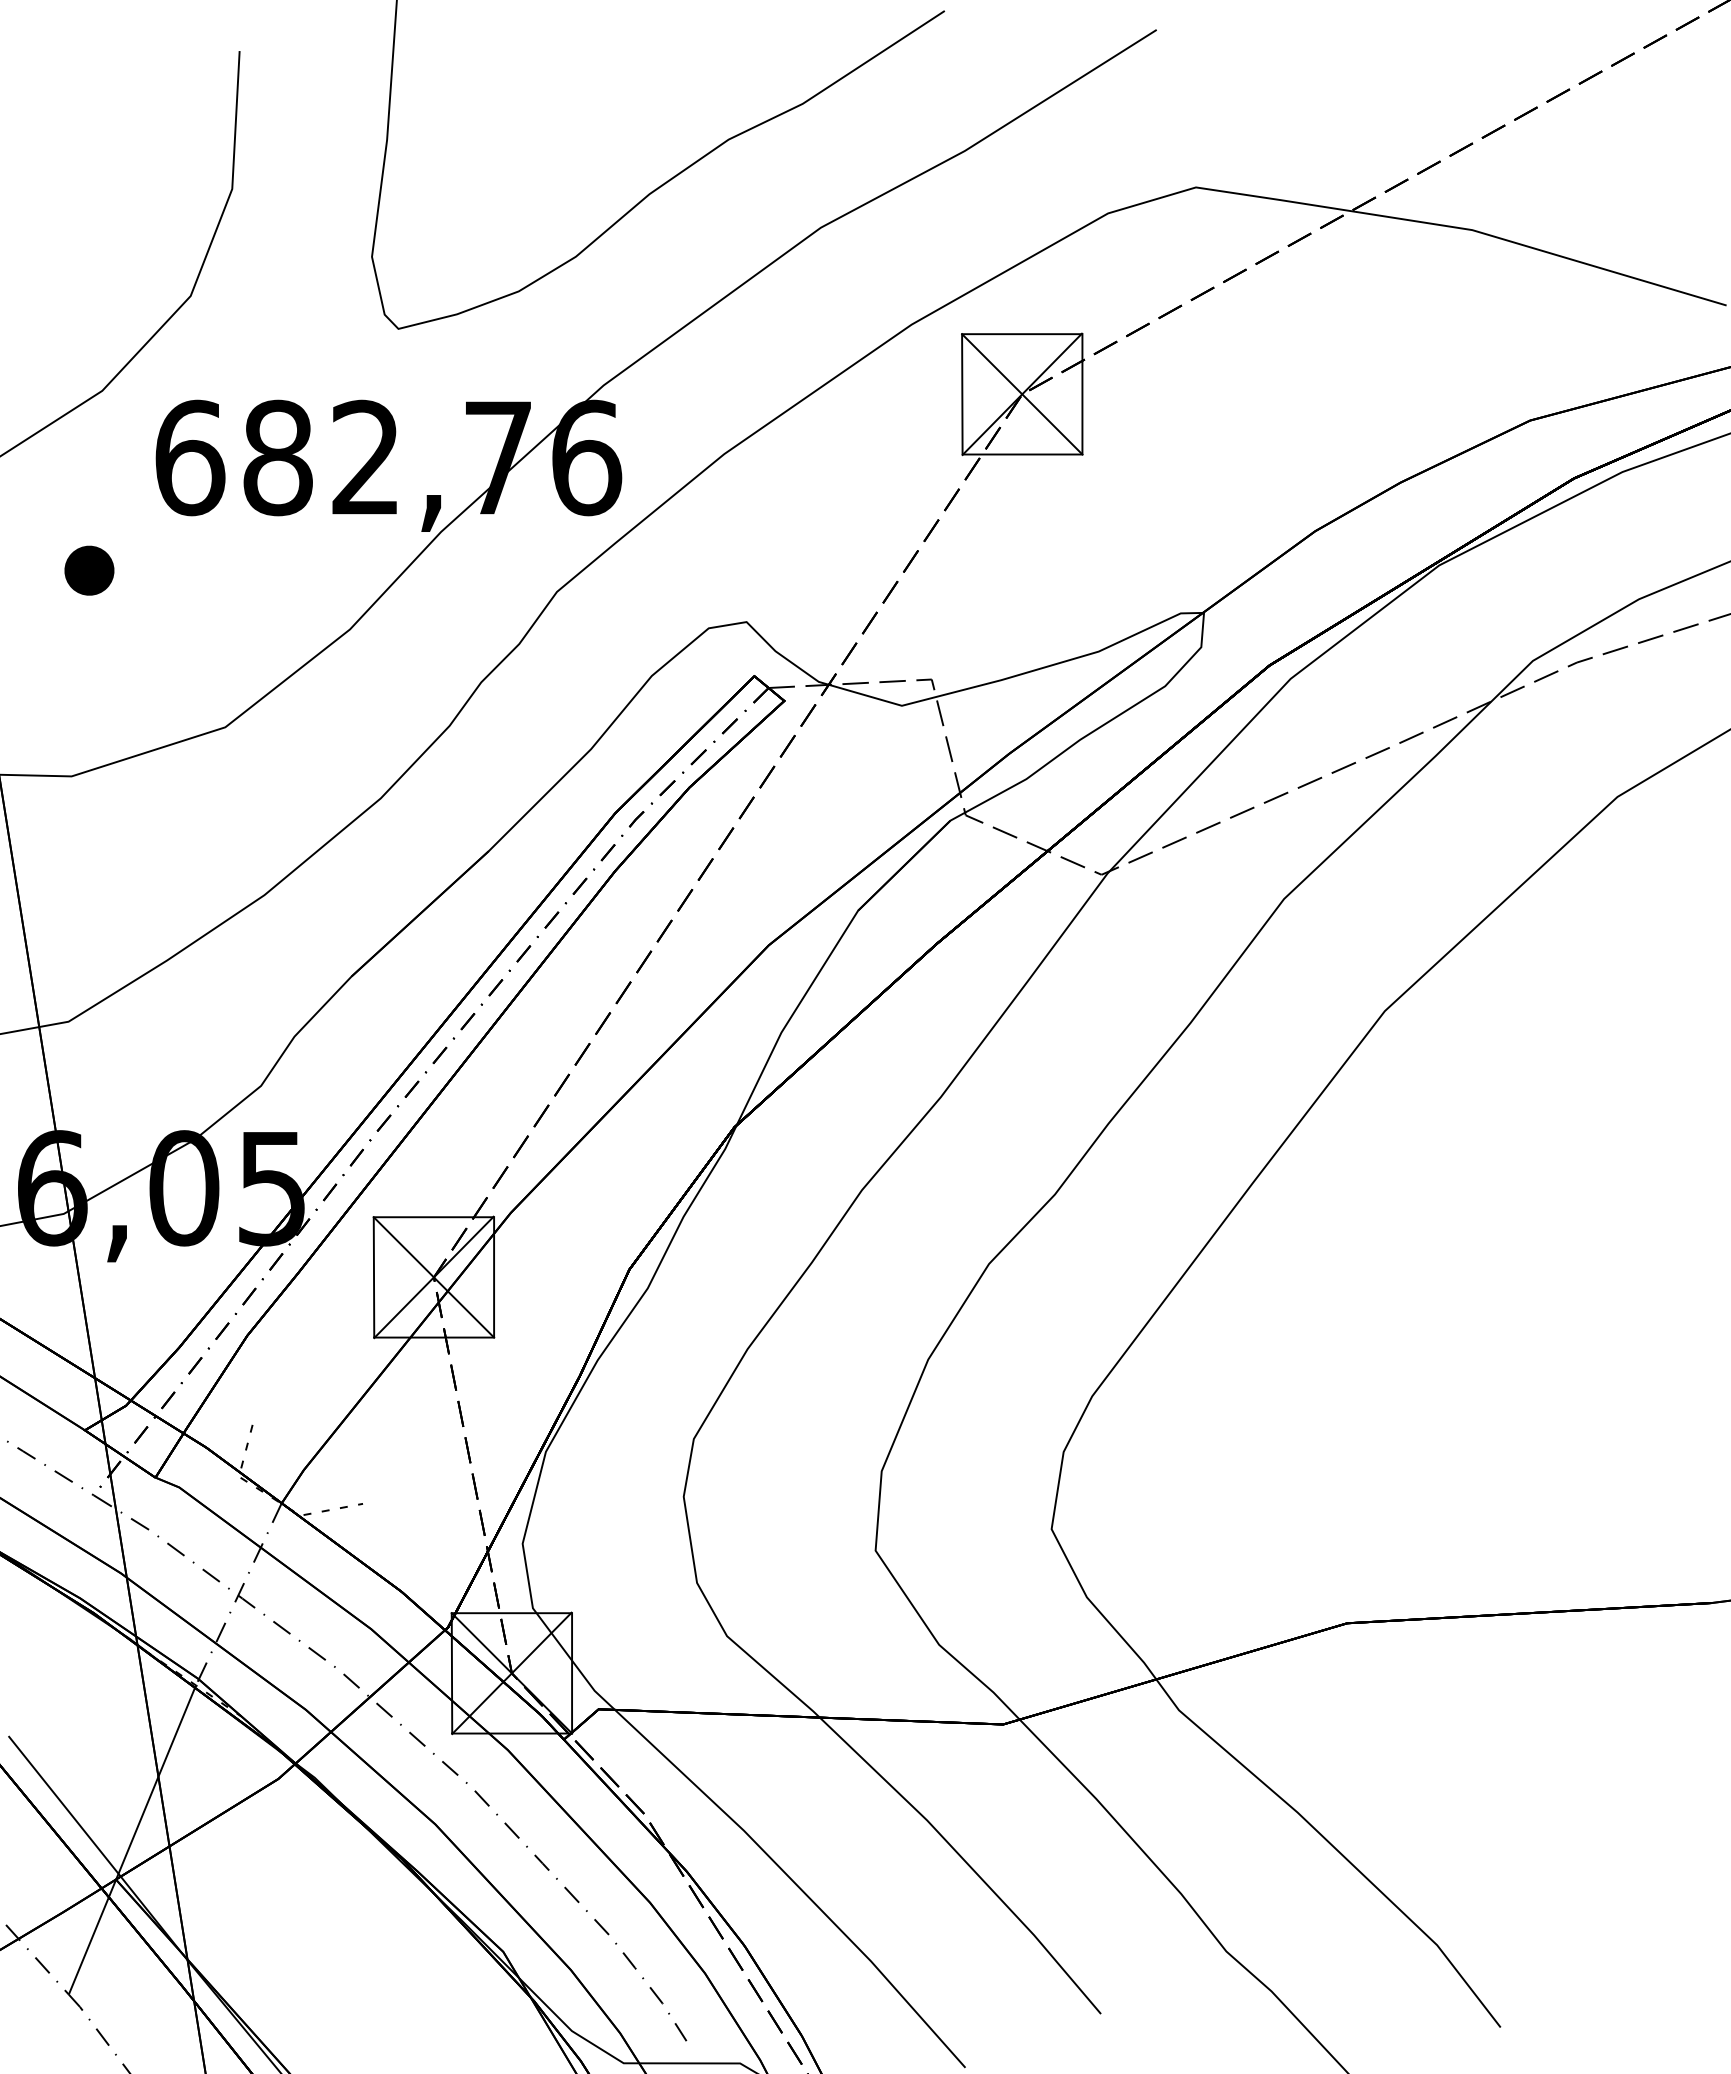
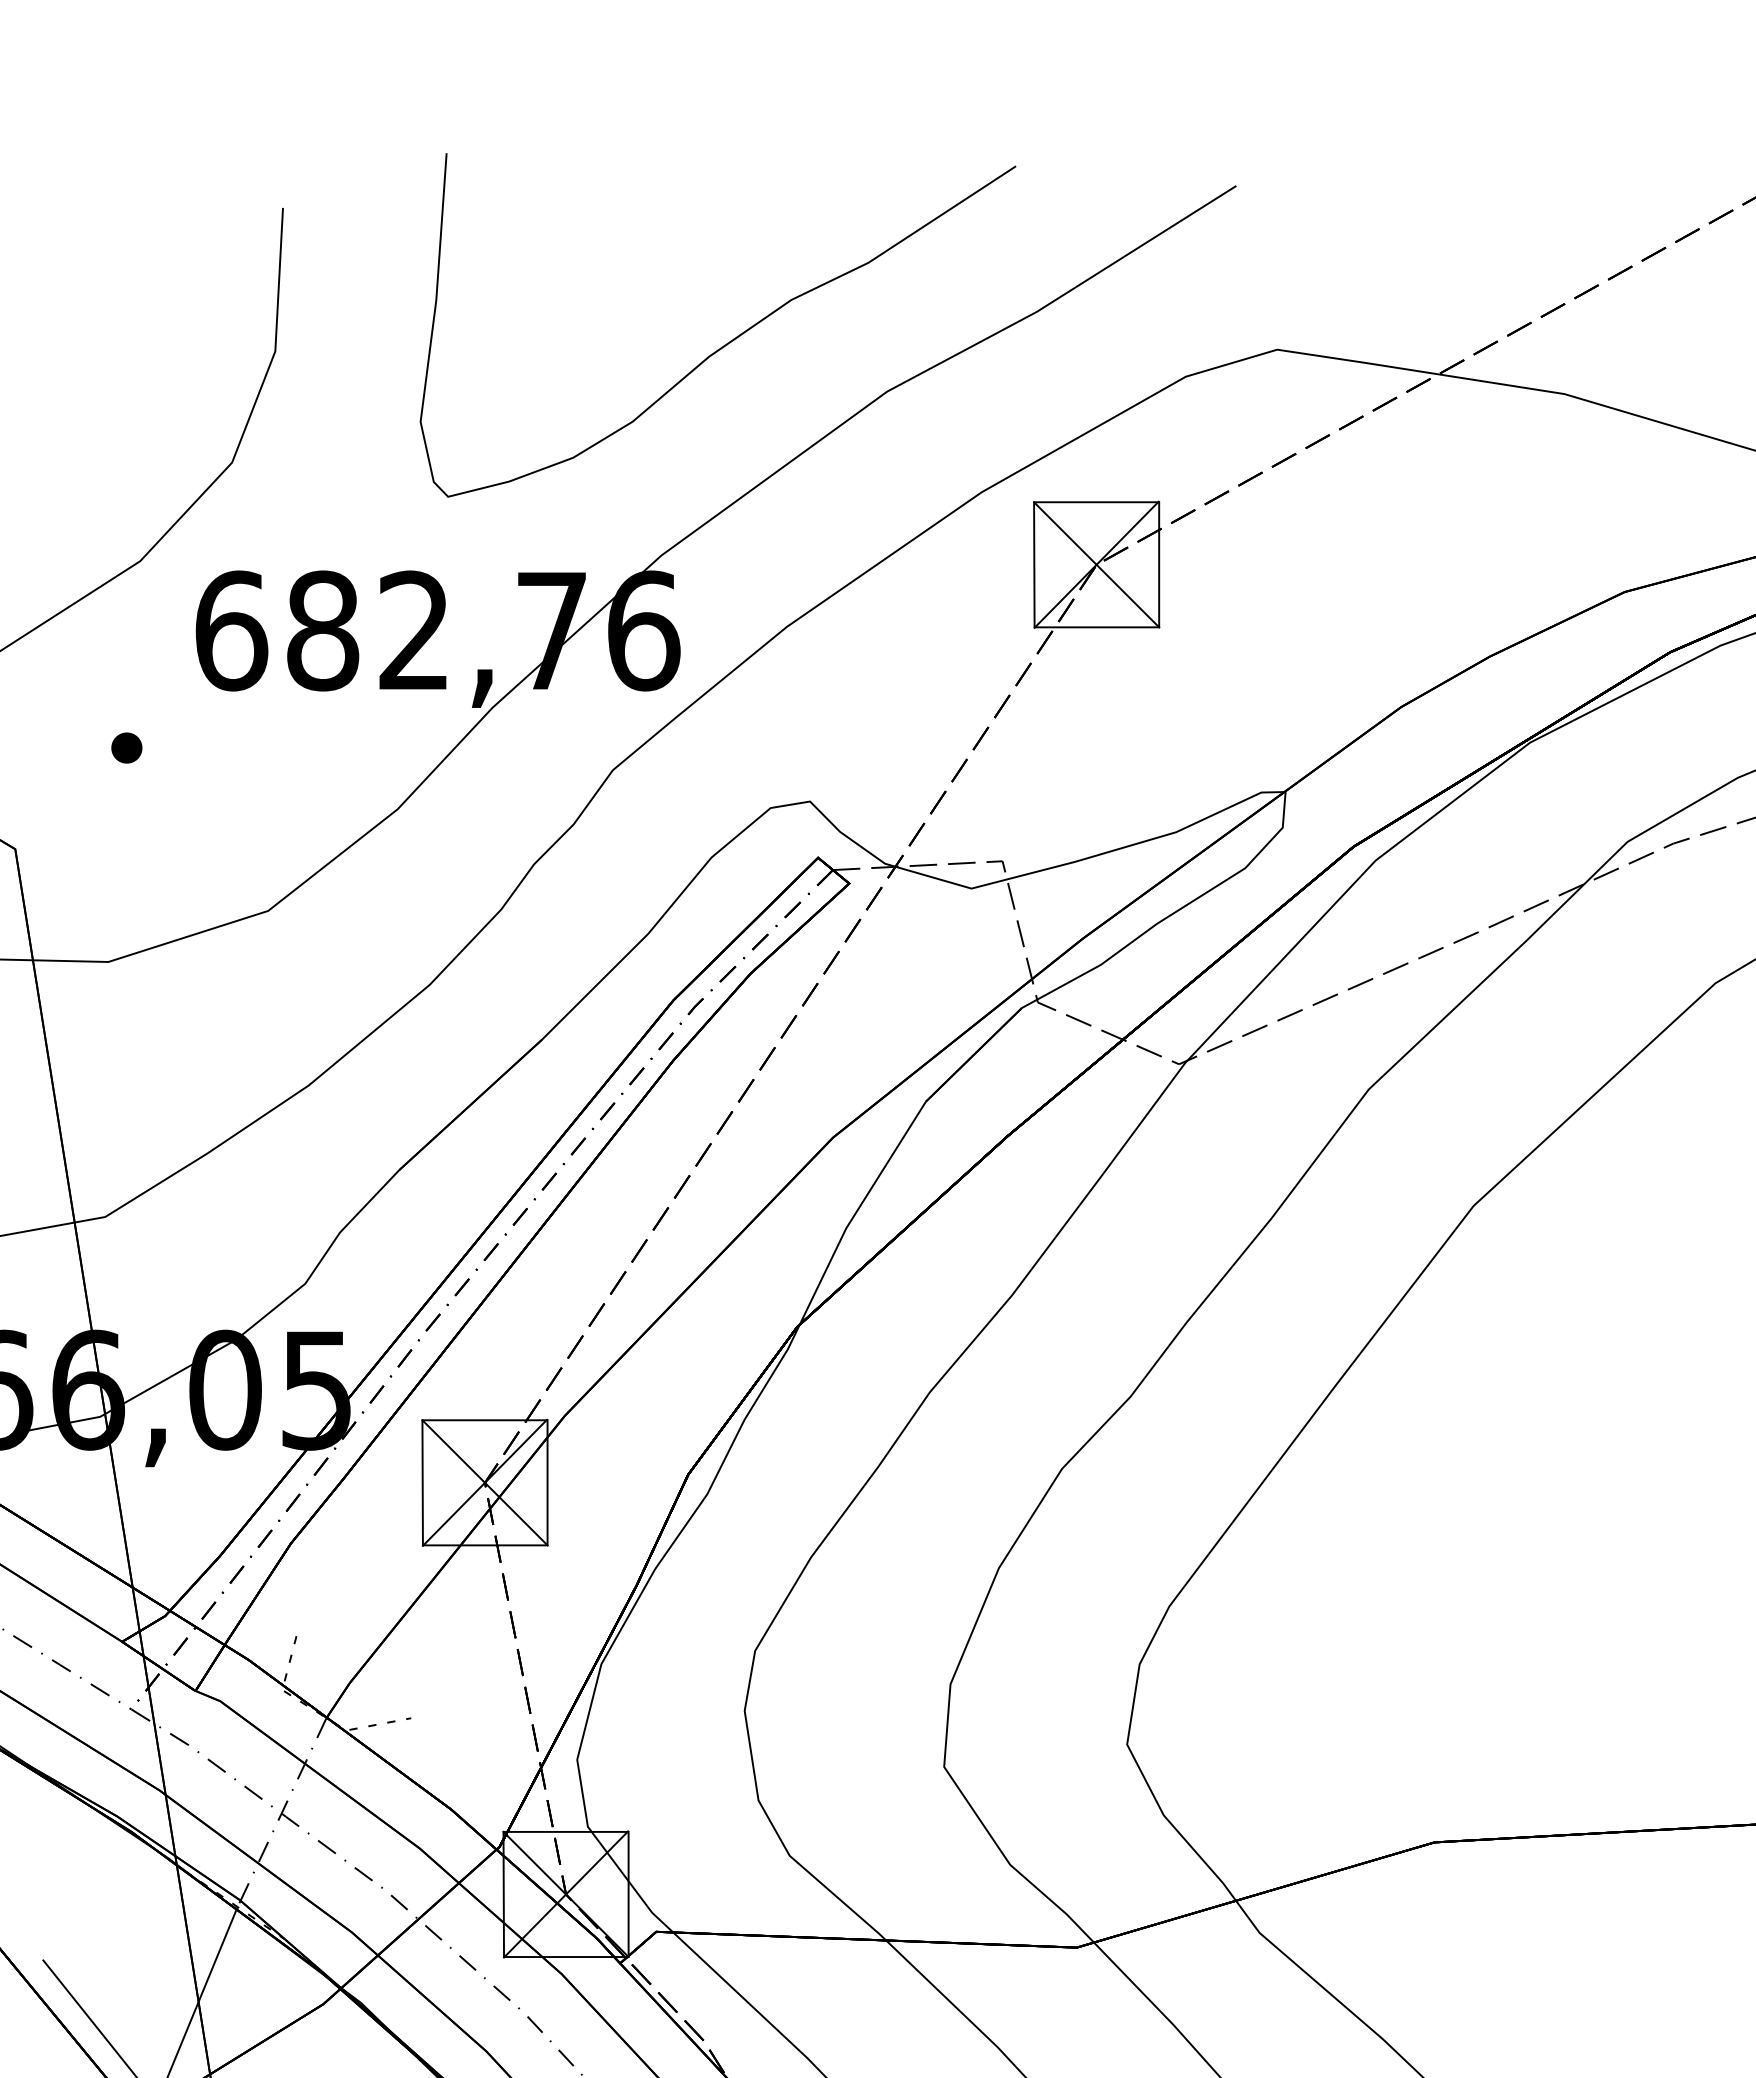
part: (89, 570) -> (126, 747), size x0.6

